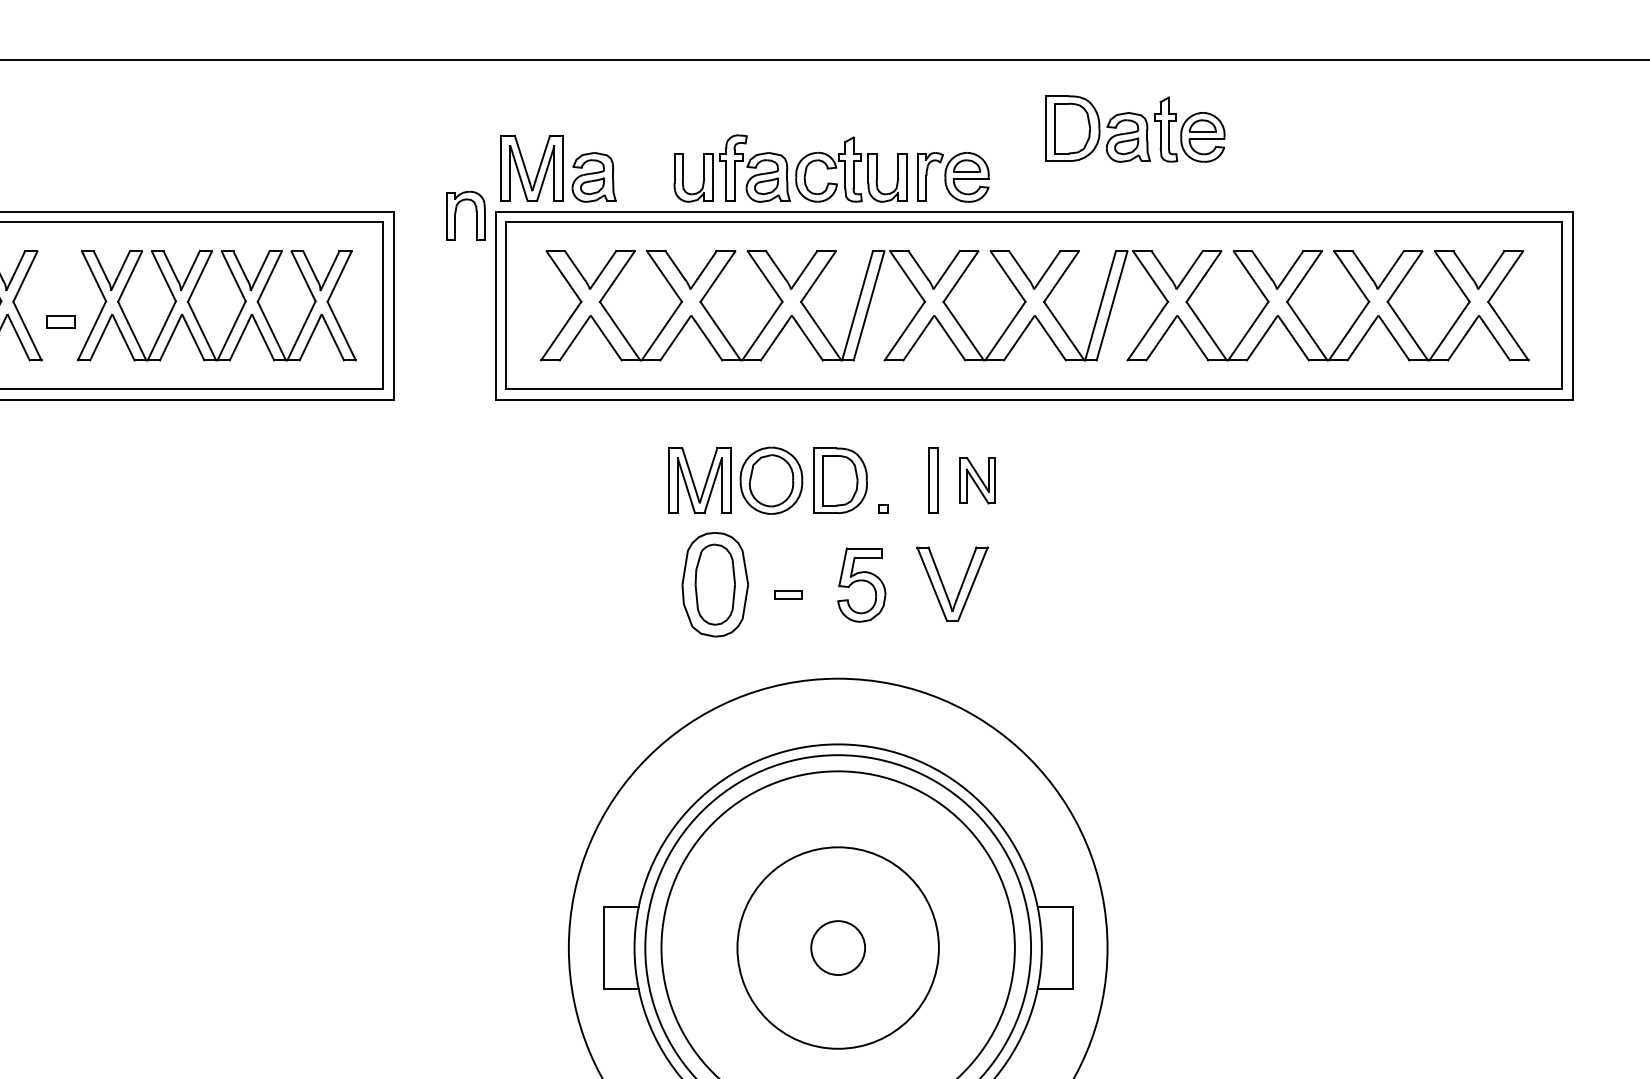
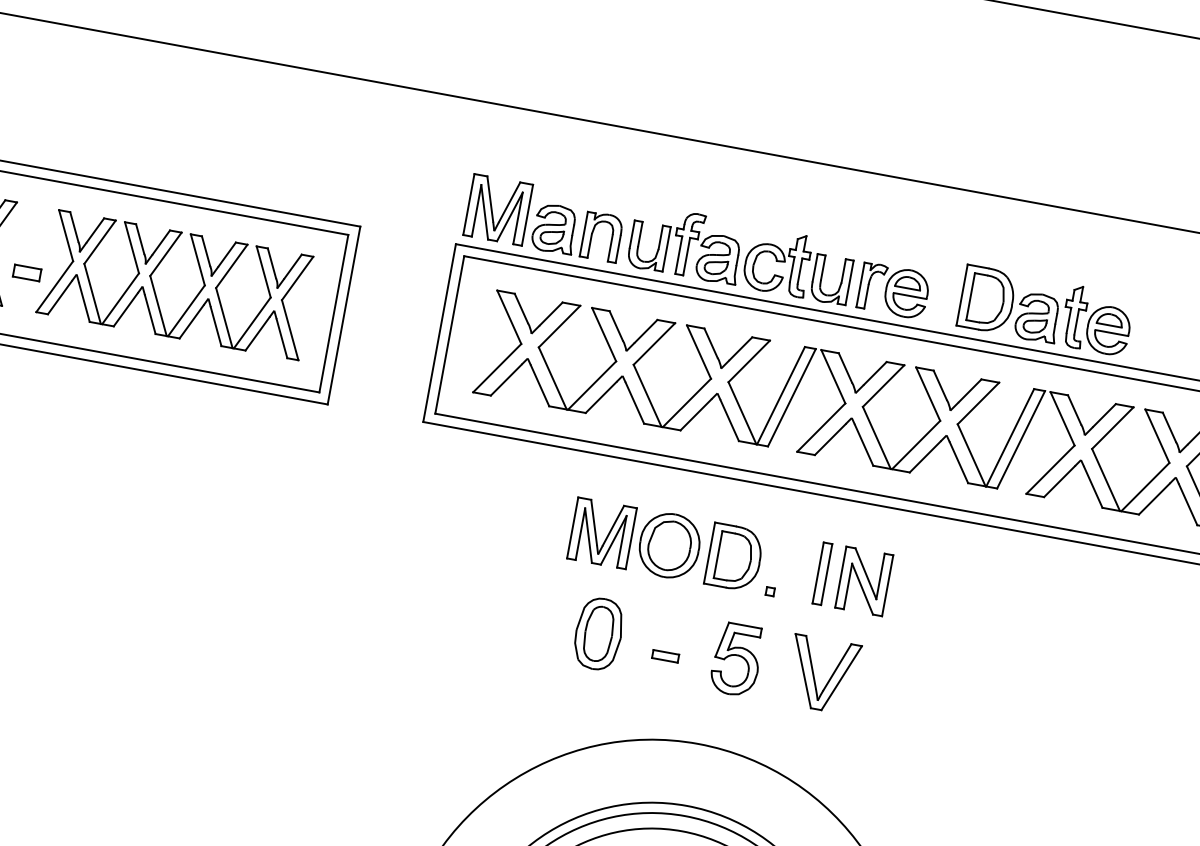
part: (1135, 128) -> (1046, 310), moved
part: (456, 213) -> (593, 233), moved
part: (977, 480) -> (863, 581), size x1.43
part: (715, 584) -> (598, 633), size x0.71

